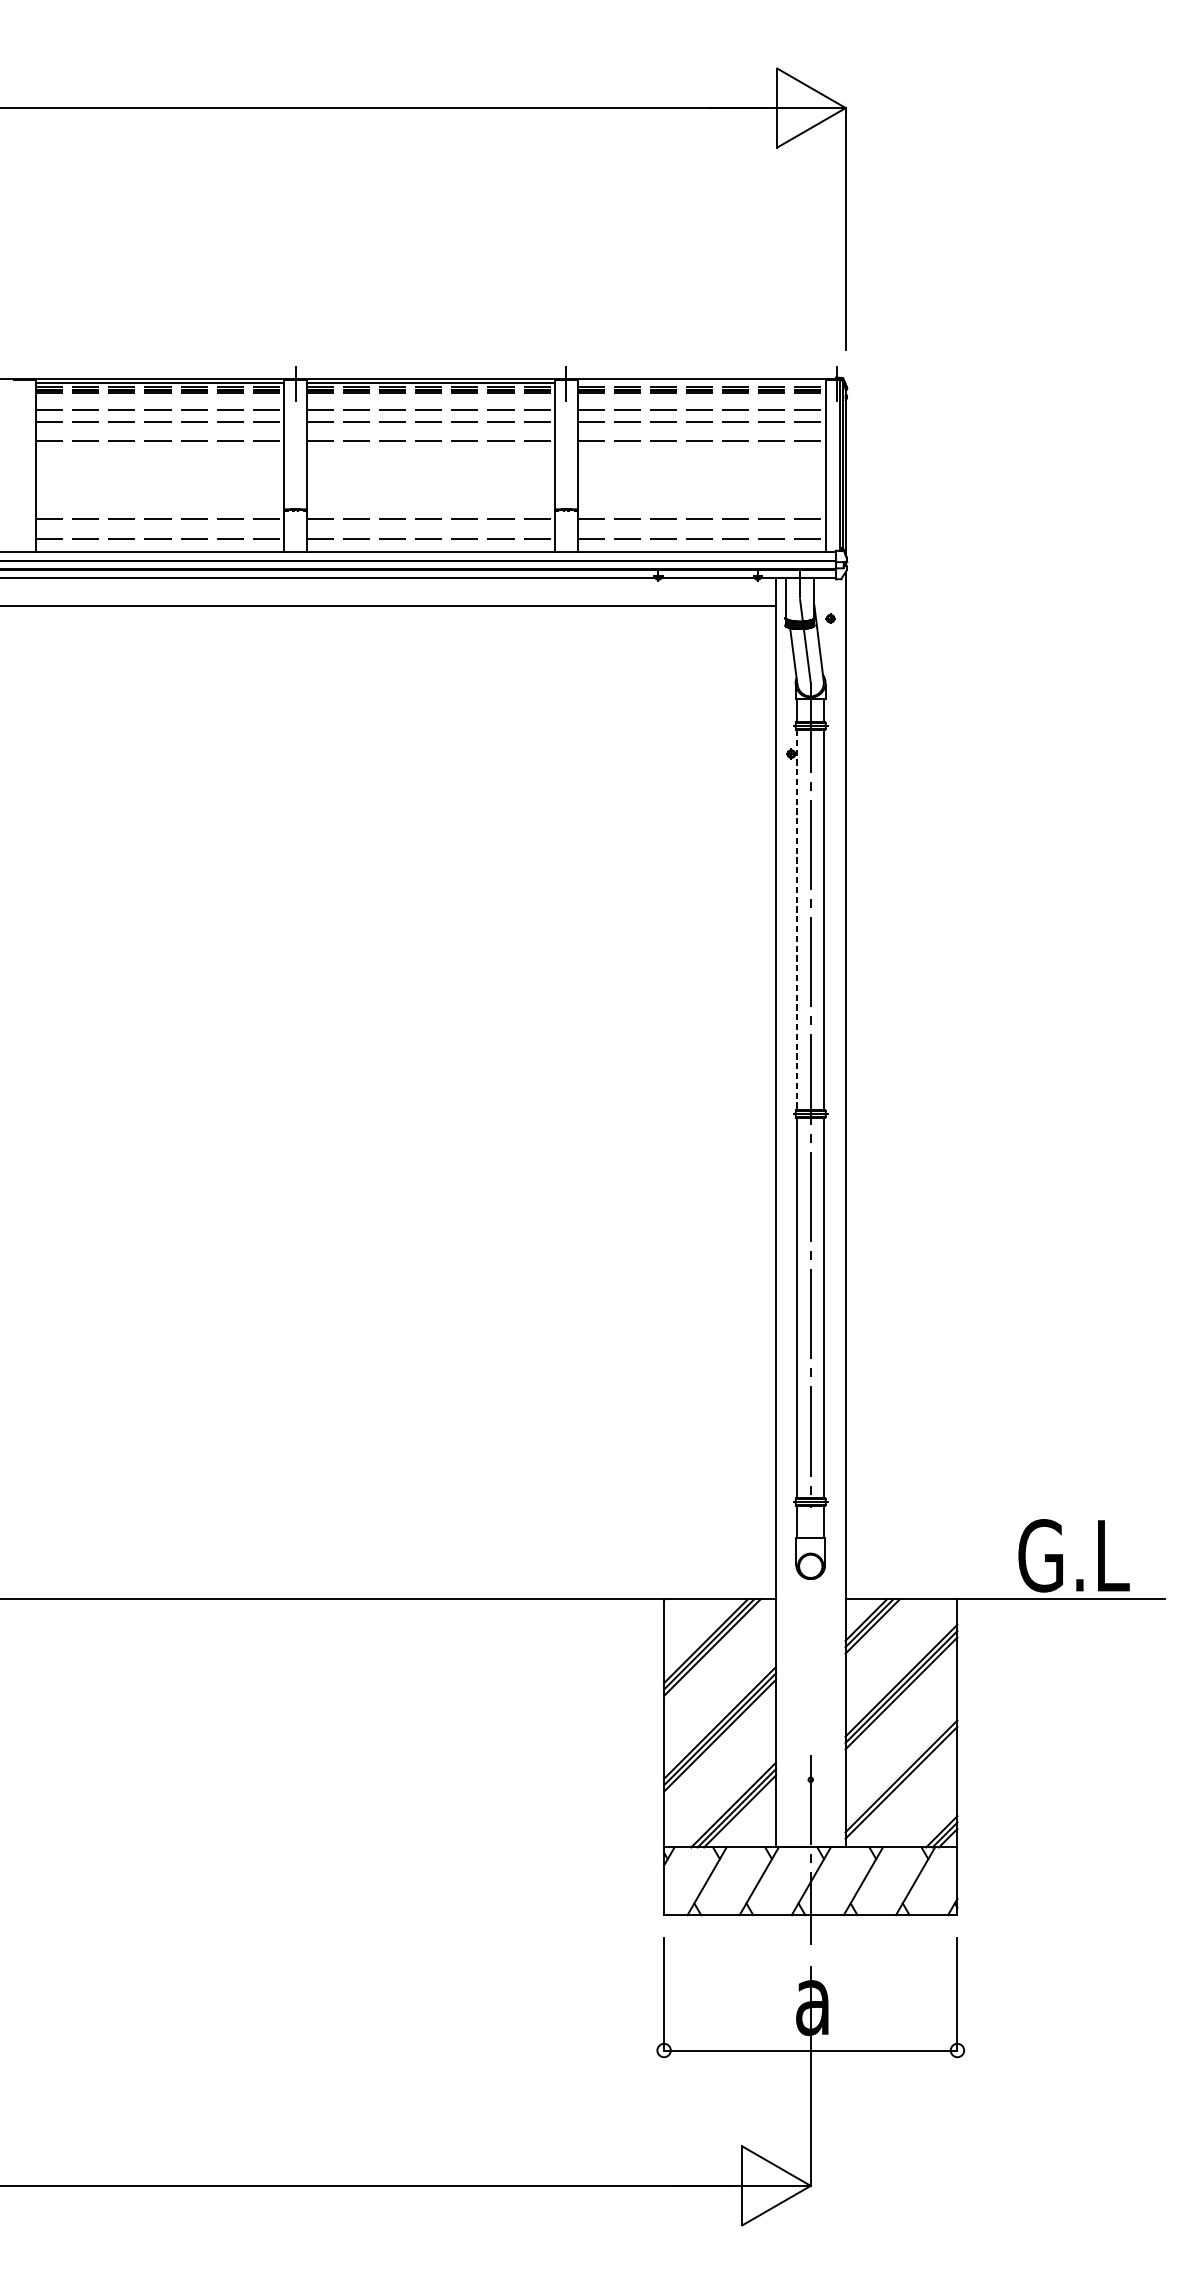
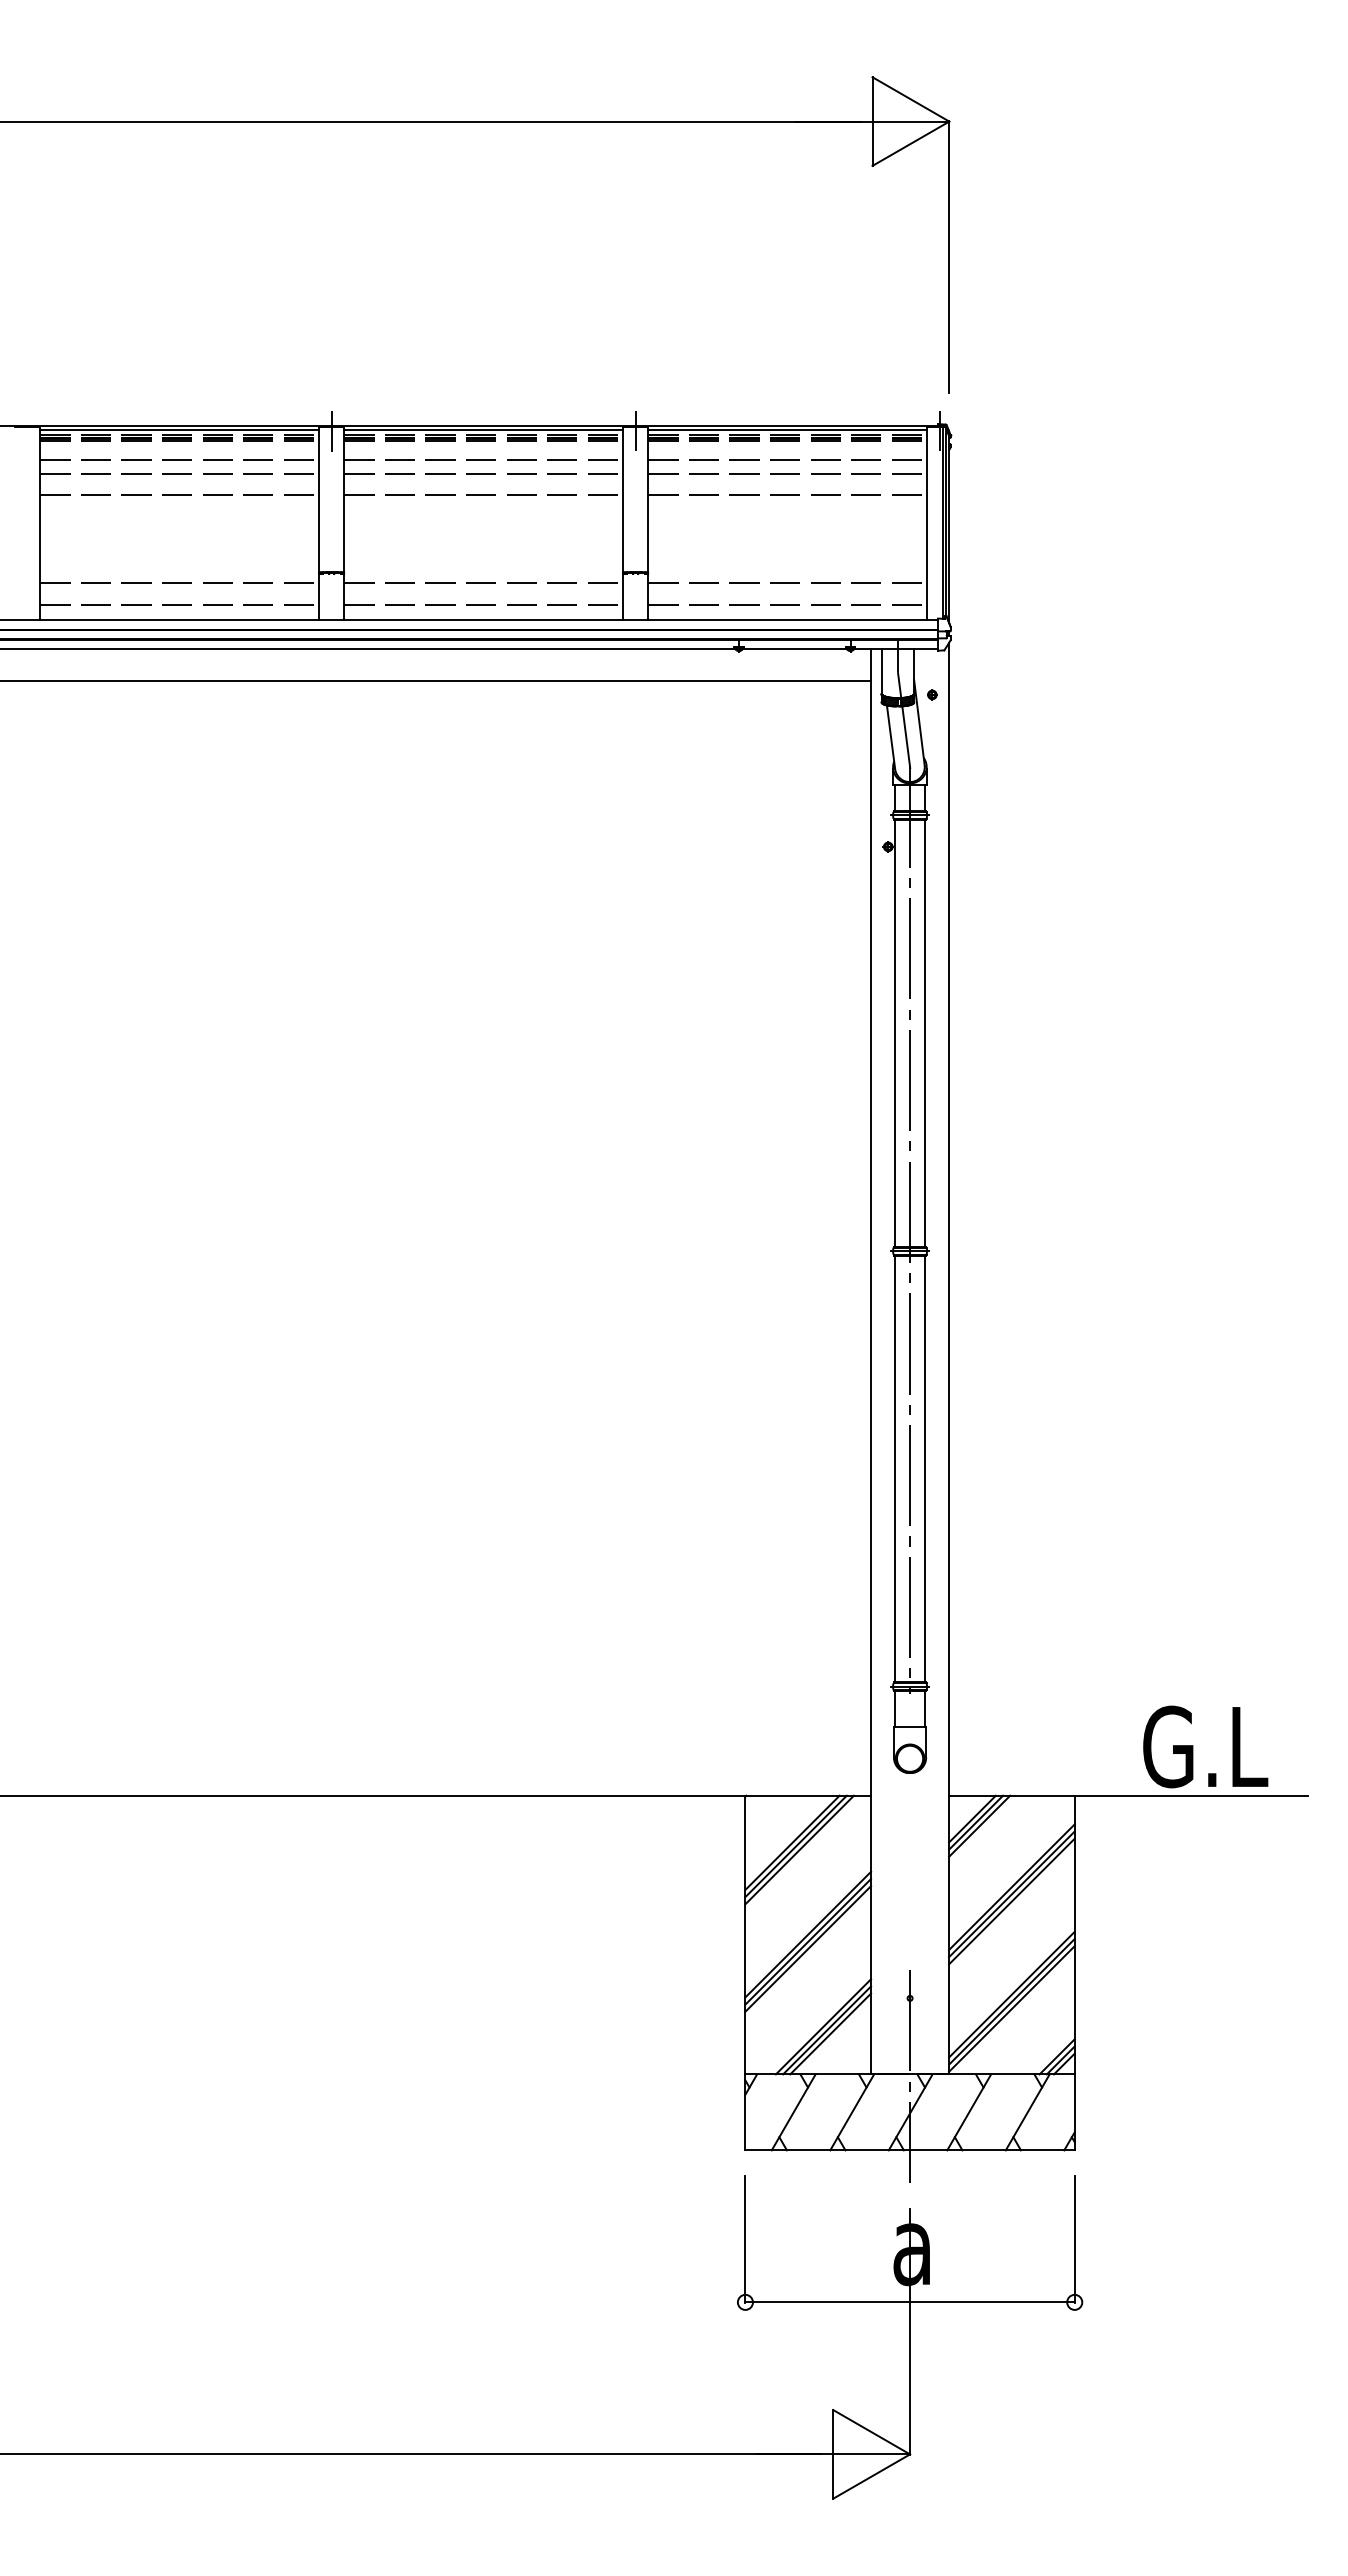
line: (701, 382) -> (787, 429), added
line: (796, 920) -> (894, 1033), dashed -> solid
line: (901, 1788) -> (1011, 2008), added

